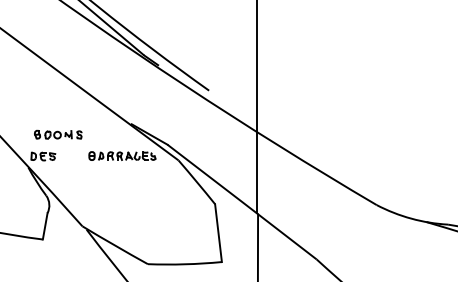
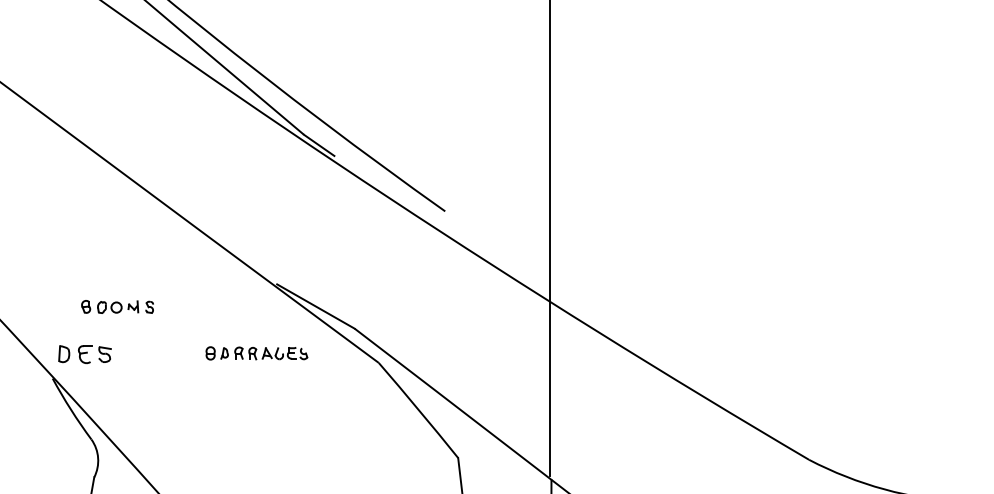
part: (58, 134) -> (118, 306), size x0.7
part: (122, 155) -> (257, 352), size x0.7

